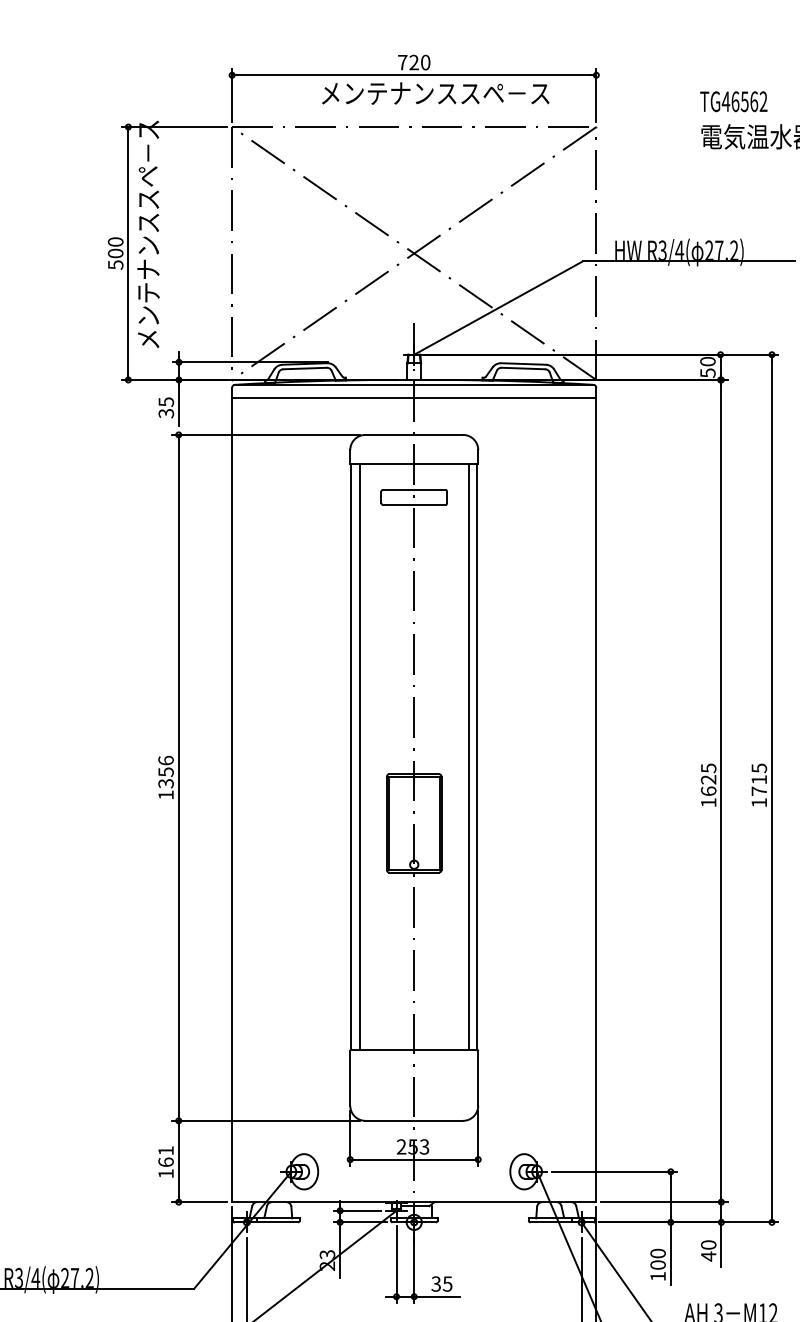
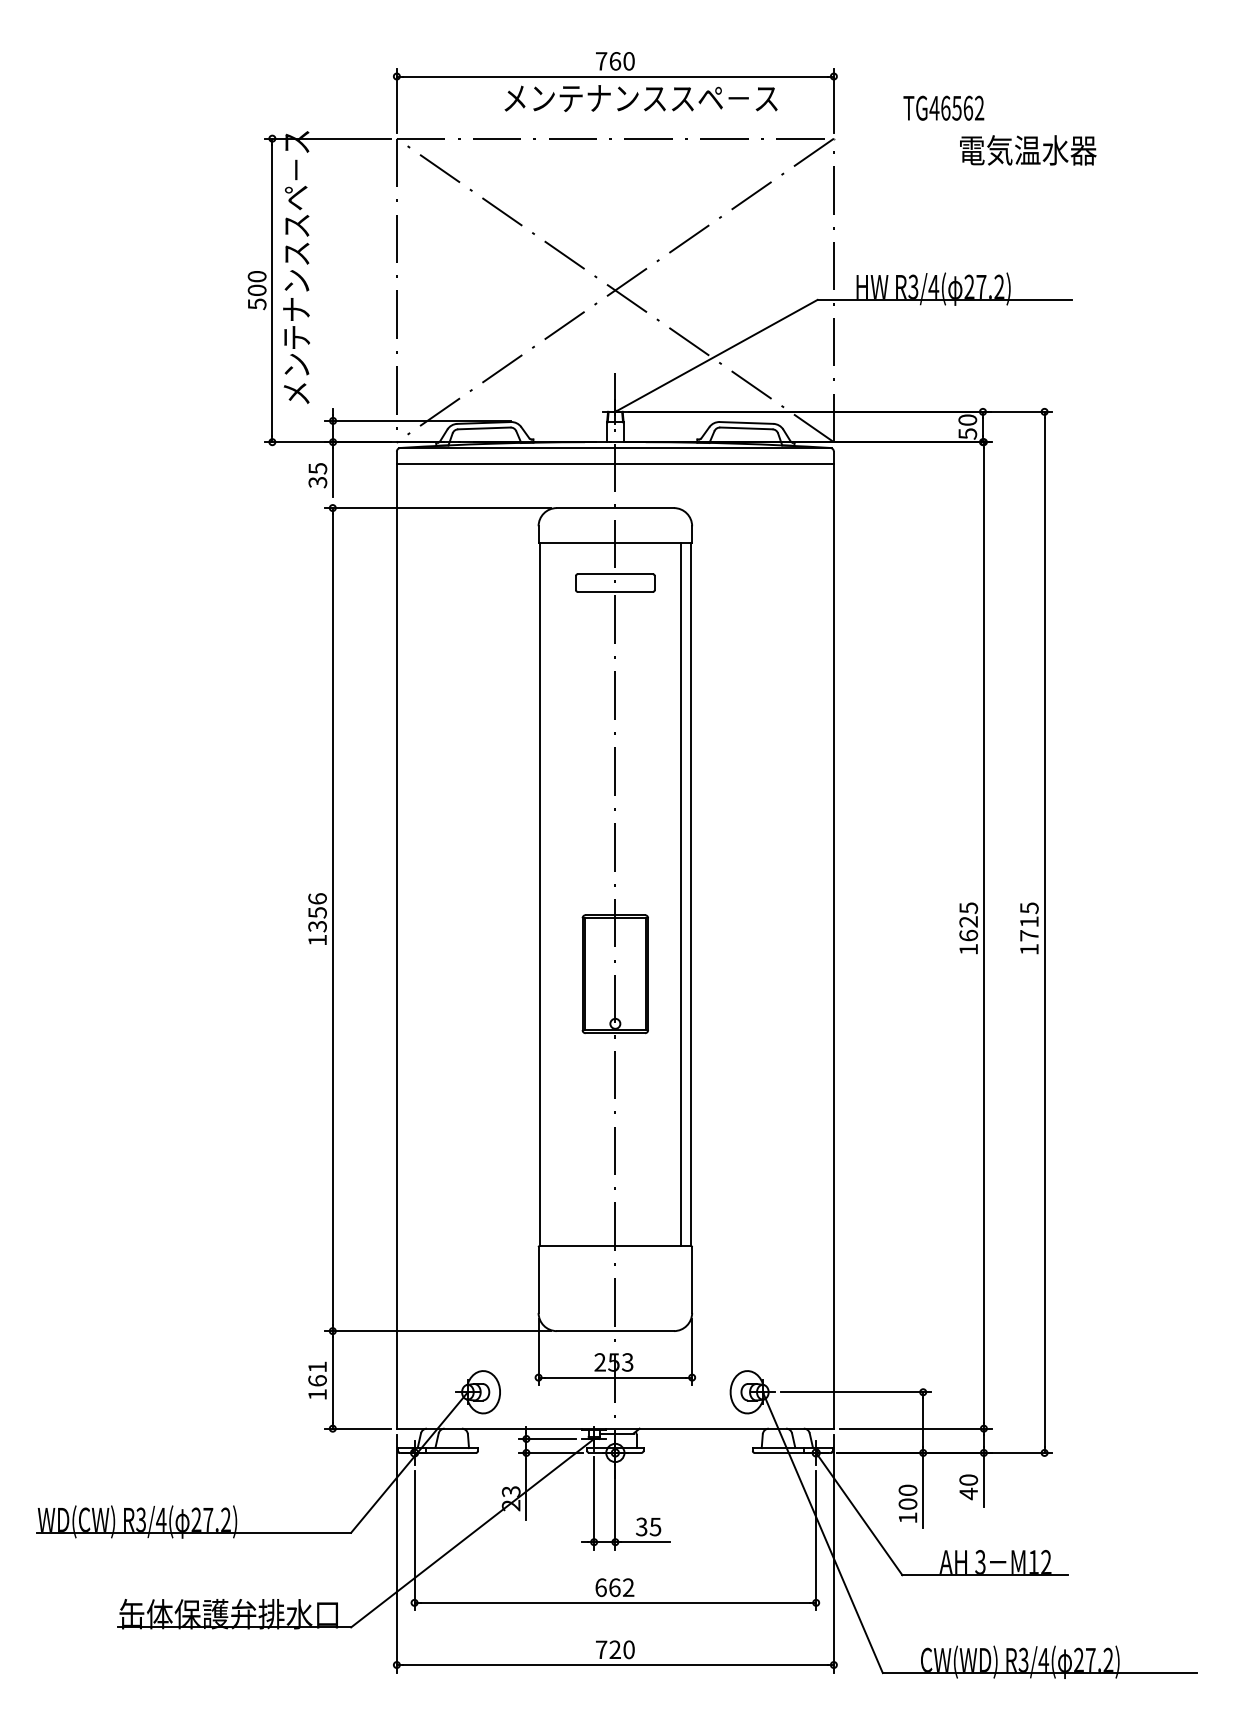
text: (414, 62) -> (615, 61), 720 -> 760
text: (733, 101) -> (943, 107), moved
line: (360, 756) -> (550, 894), removed

